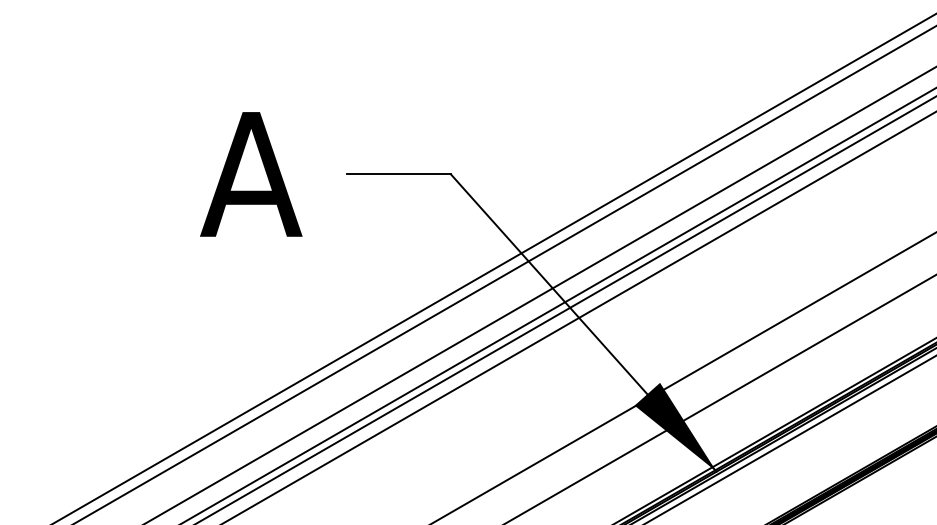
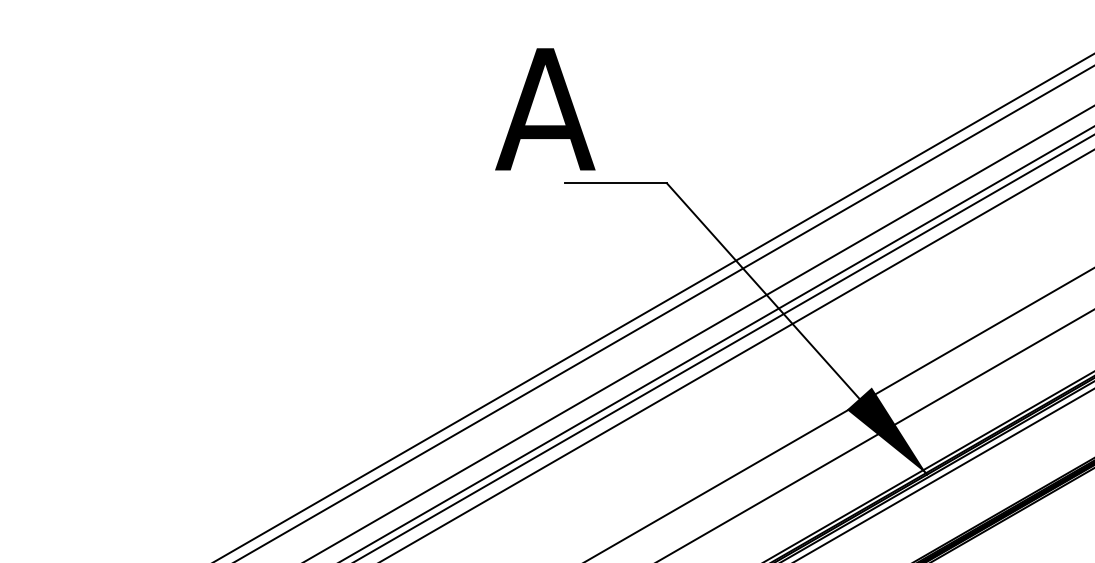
text: (251, 174) -> (545, 109), moved

